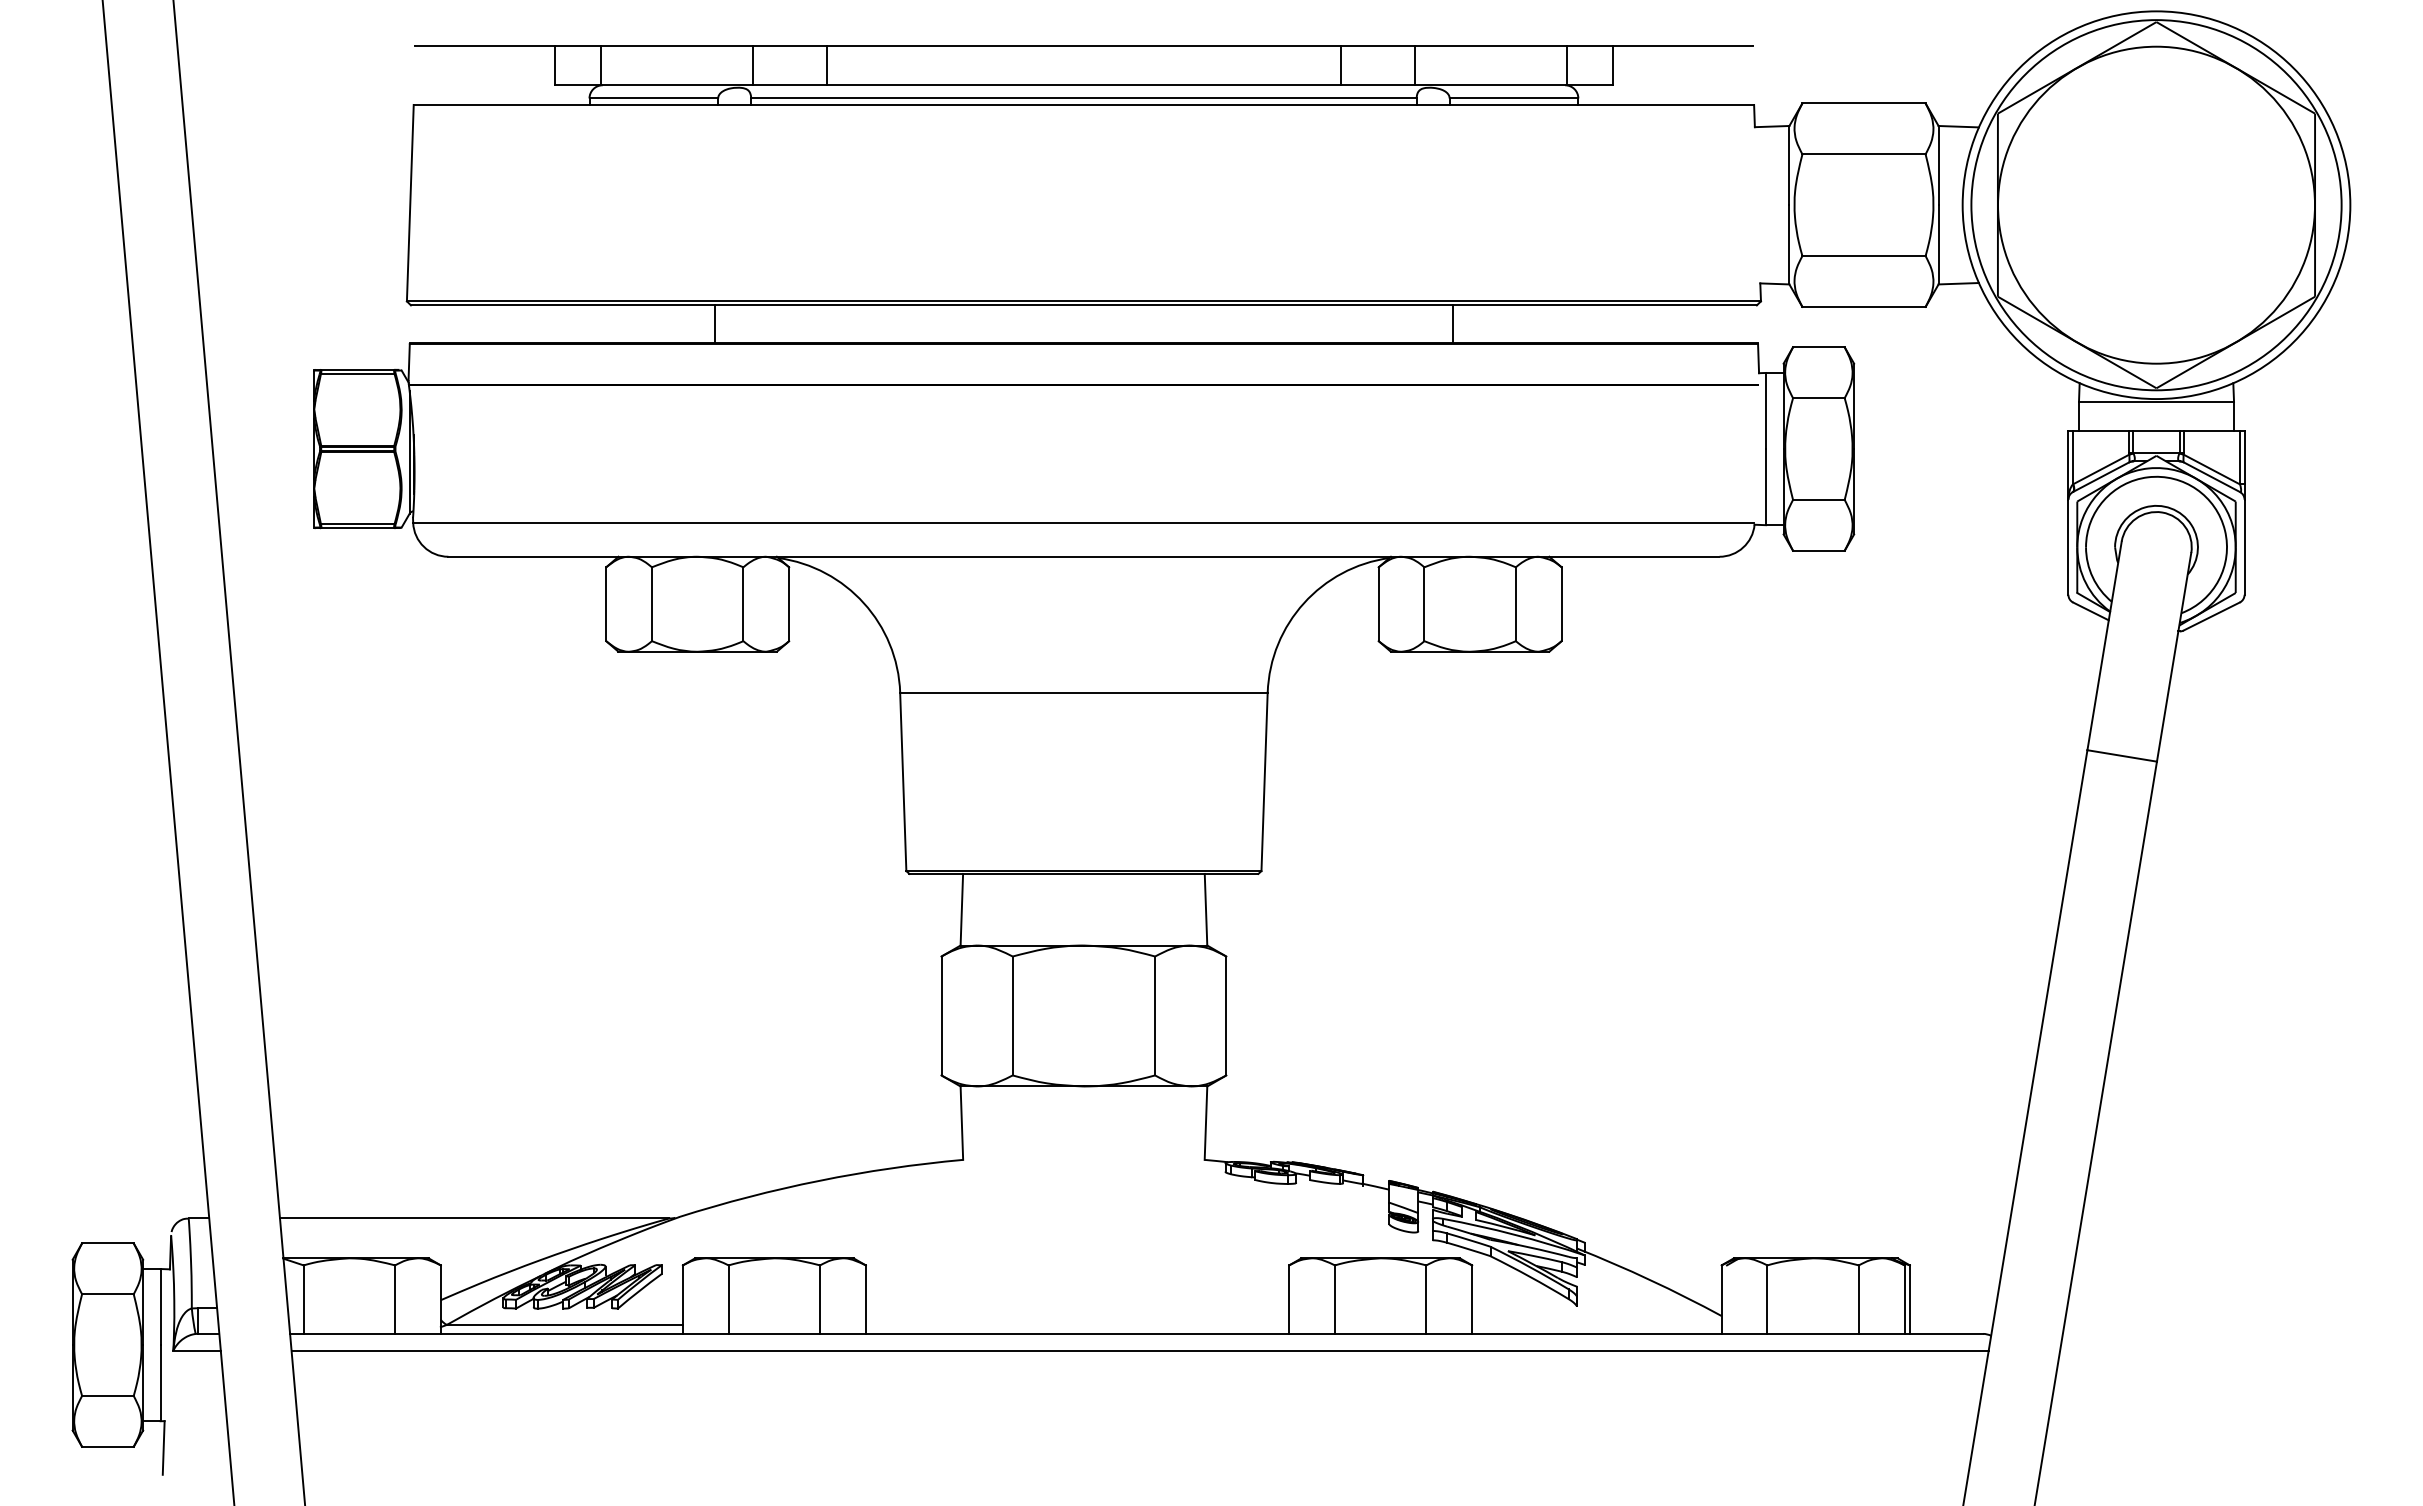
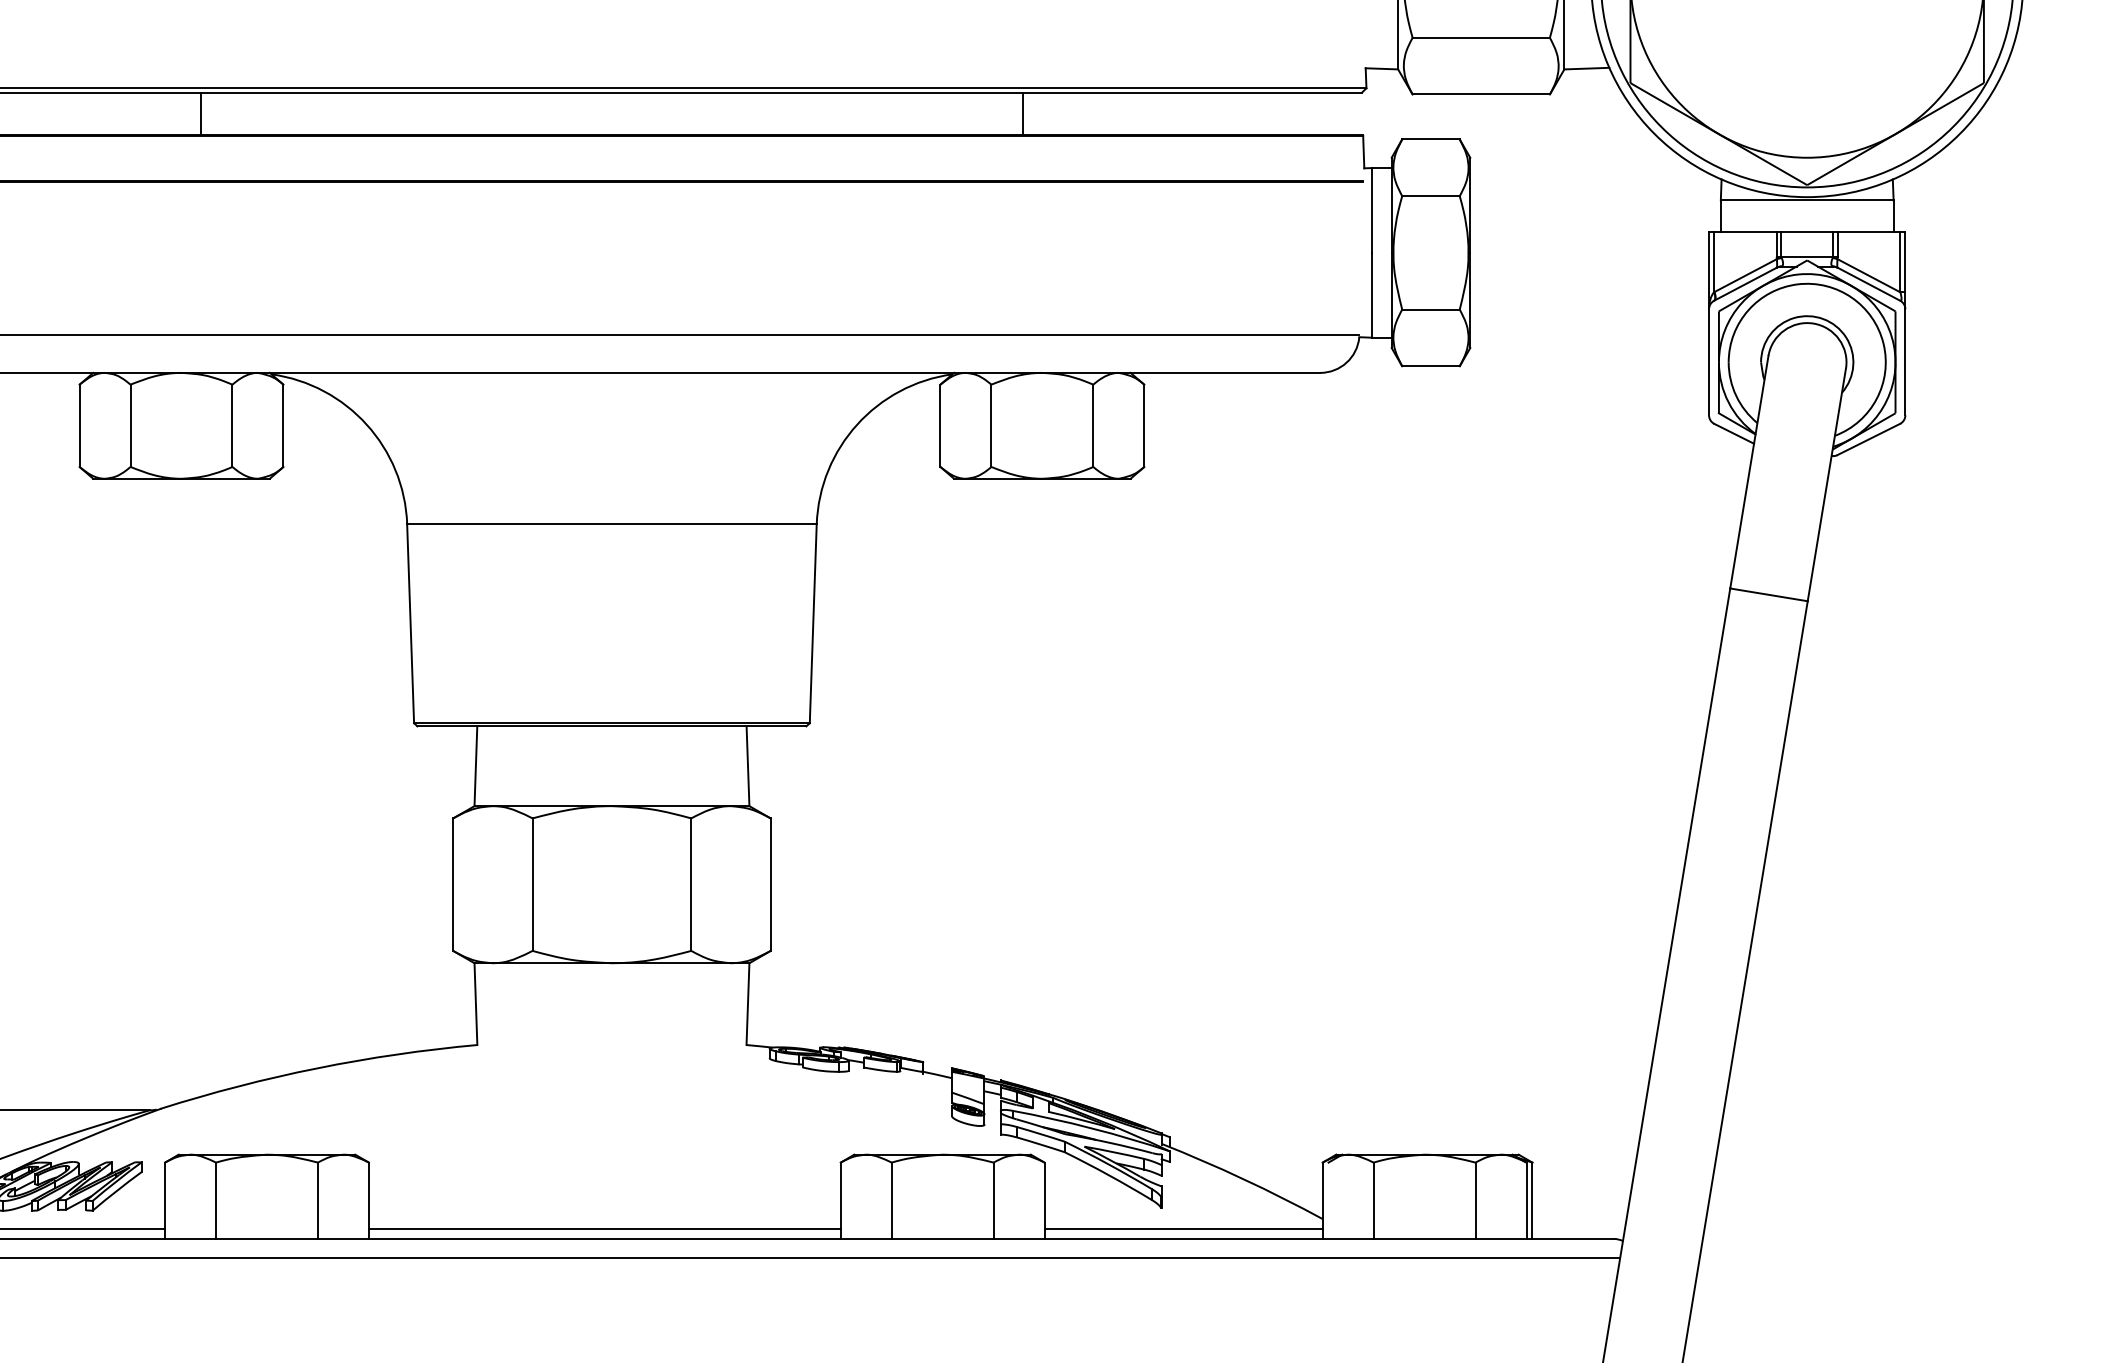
line: (1077, 1324) -> (604, 1228), added
line: (1596, 1324) -> (1183, 1228), added

